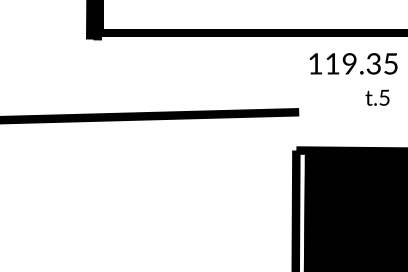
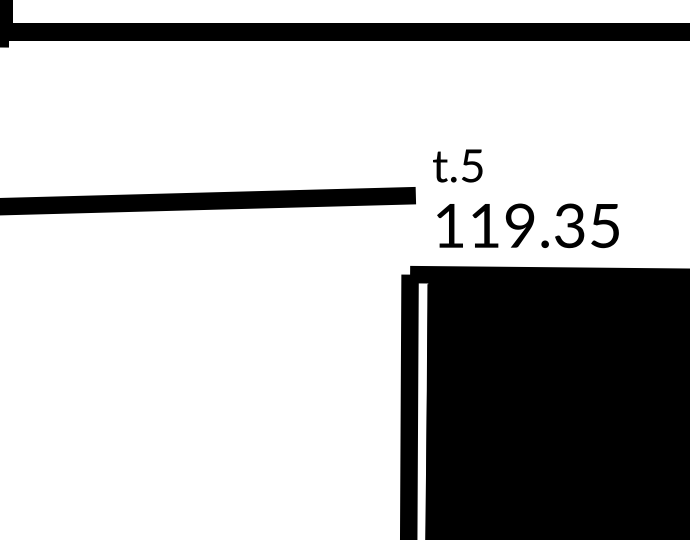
text: (353, 63) -> (527, 225), moved
text: (377, 97) -> (457, 165), moved

